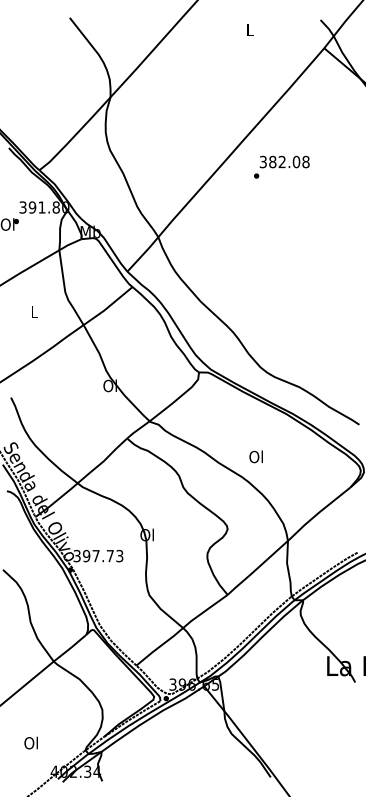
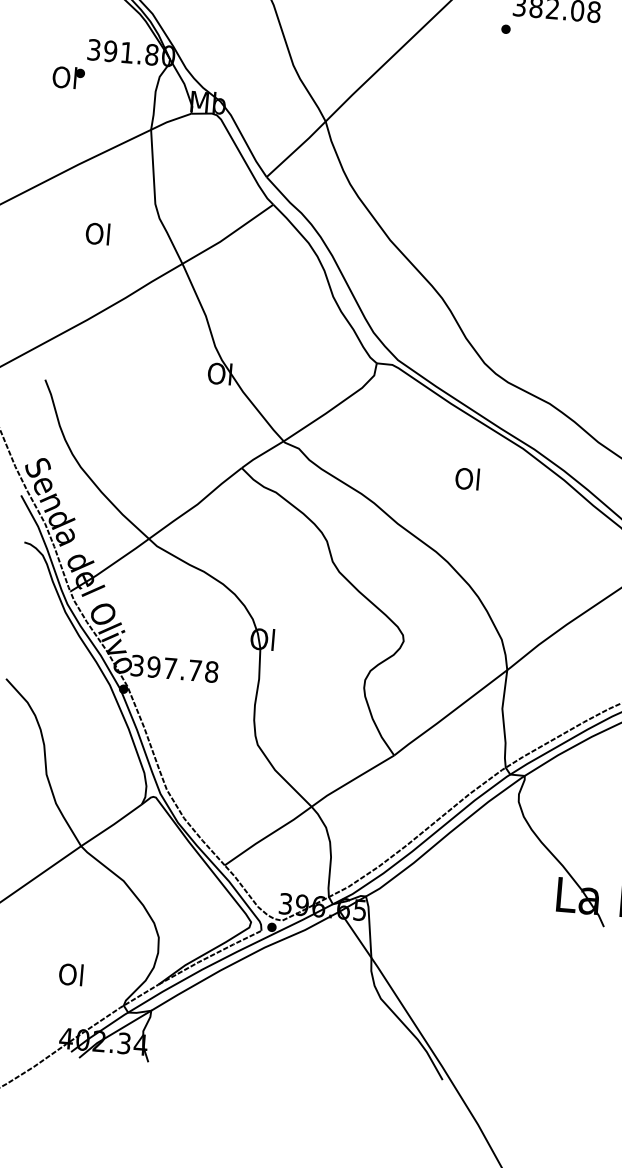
text: (33, 311) -> (97, 232), L -> Ol
text: (255, 456) -> (466, 478), moved
text: (119, 556) -> (211, 672), 397.73 -> 397.78
text: (30, 742) -> (70, 973), moved

